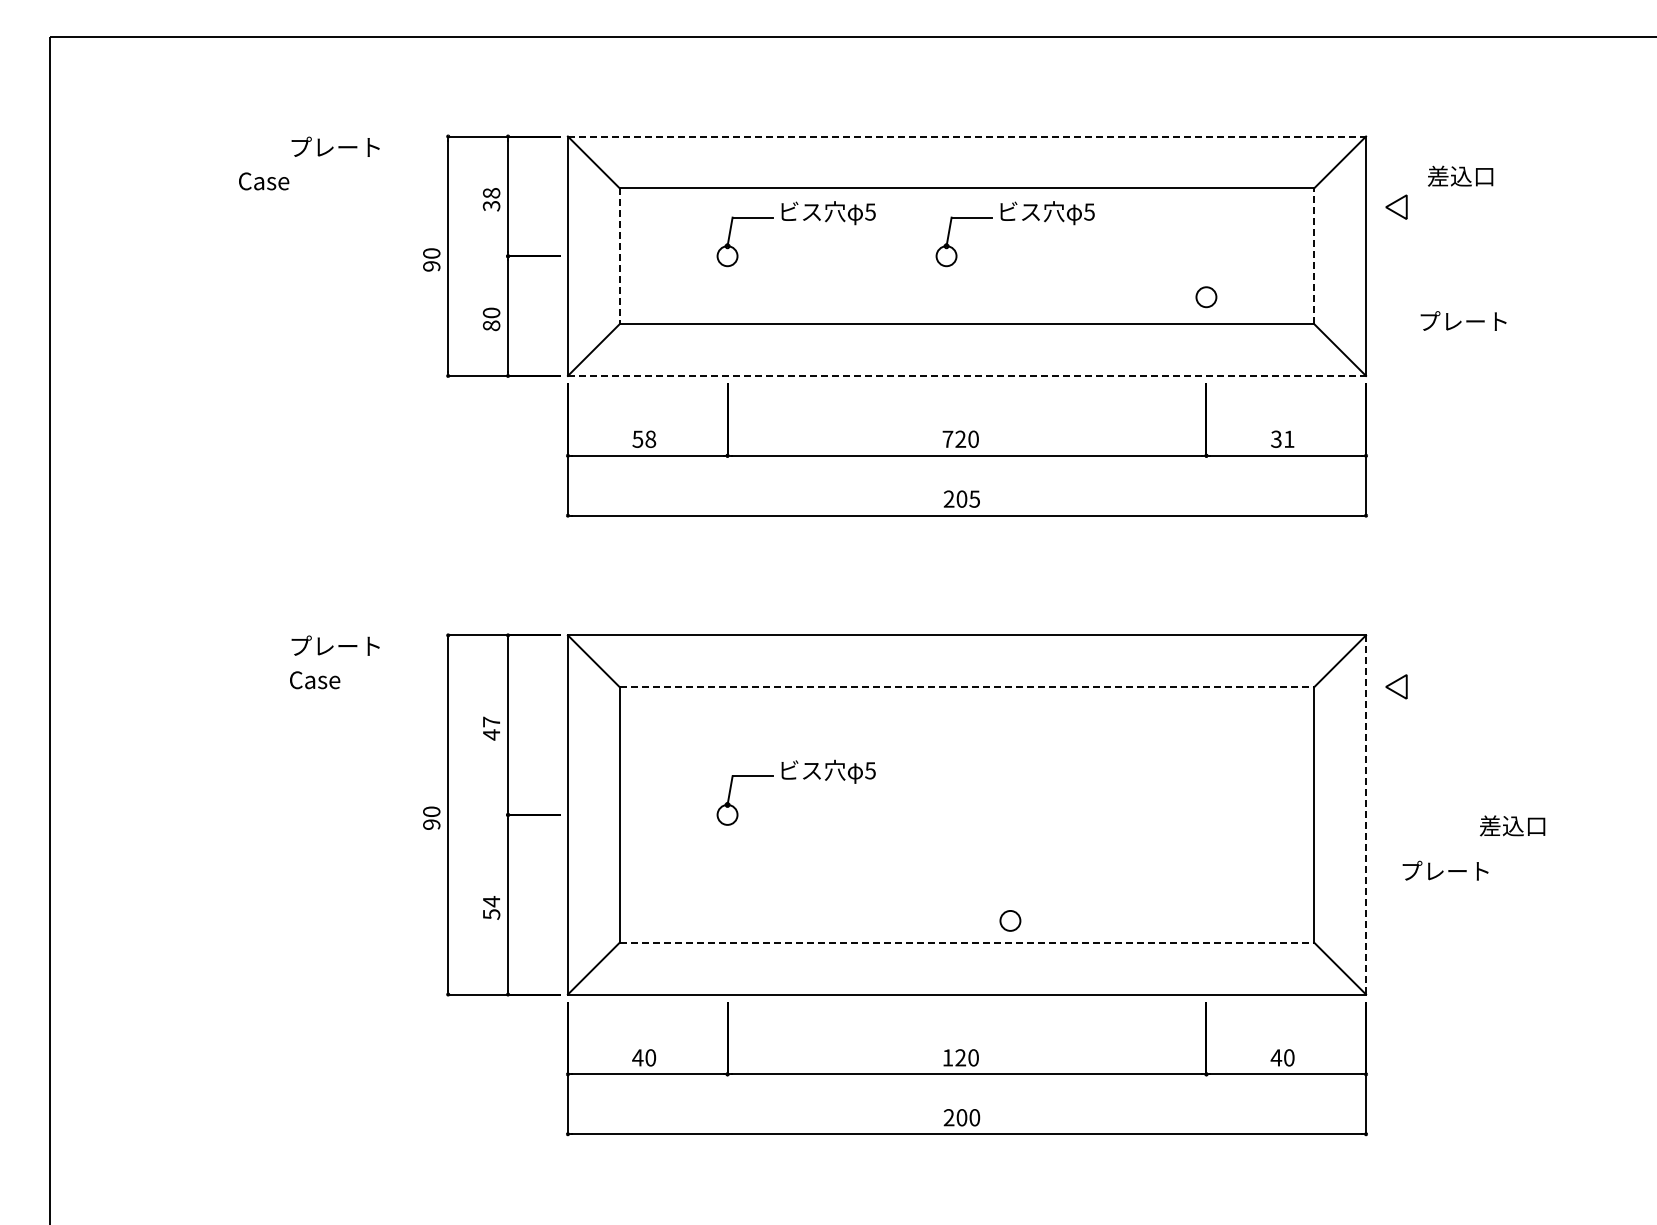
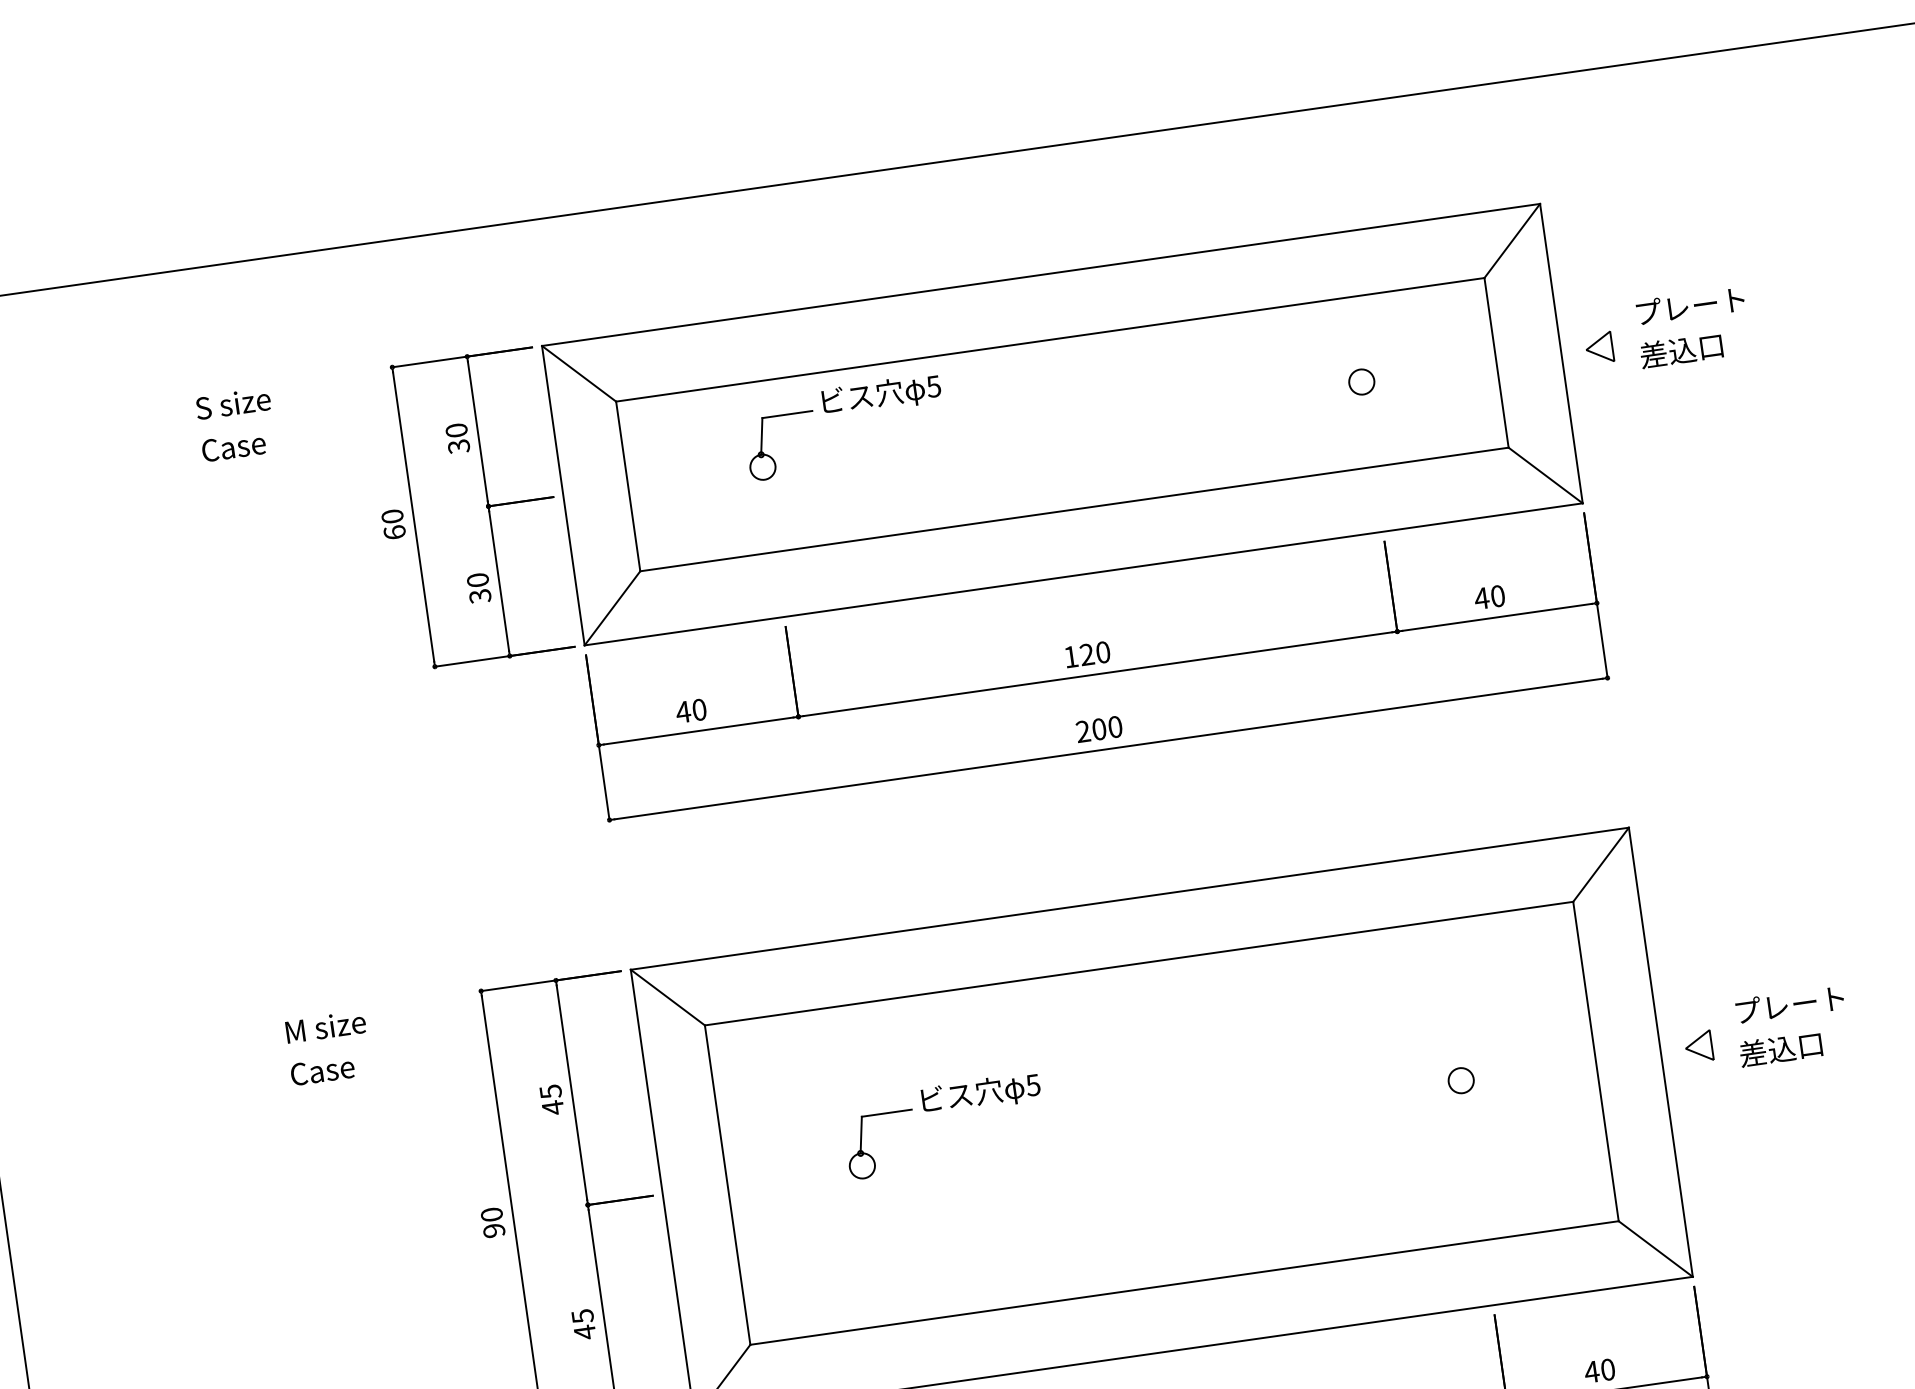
line: (967, 136) -> (1041, 274), dashed -> solid
text: (334, 146) -> (251, 400), プレート -> S size
text: (1460, 175) -> (1681, 349), moved
text: (264, 181) -> (234, 447), moved
text: (491, 193) -> (456, 430), 38 -> 30
part: (1396, 206) -> (1599, 347), moved
part: (1014, 220) -> (1115, 371), removed
line: (619, 256) -> (627, 486), dashed -> solid
line: (1314, 256) -> (1496, 363), dashed -> solid
text: (431, 266) -> (394, 532), 90 -> 60
circle: (1206, 297) -> (1361, 382), moved
text: (1463, 320) -> (1690, 305), moved
text: (491, 325) -> (480, 595), 80 -> 30
line: (967, 375) -> (1084, 573), dashed -> solid
text: (644, 438) -> (691, 709), 58 -> 40
text: (947, 438) -> (1070, 656), 720 -> 120
text: (1282, 438) -> (1489, 596), 31 -> 40
text: (974, 498) -> (1114, 726), 205 -> 200
text: (335, 645) -> (341, 1023), プレート -> M size
part: (1396, 686) -> (1698, 1046), moved
line: (967, 687) -> (1139, 963), dashed -> solid
text: (491, 721) -> (550, 1091), 47 -> 45
line: (1366, 814) -> (1661, 1051), dashed -> solid
text: (1512, 825) -> (1780, 1048), moved
text: (1445, 870) -> (1789, 1004), moved
text: (491, 908) -> (583, 1324), 54 -> 45
circle: (1010, 920) -> (1461, 1080), moved
line: (967, 942) -> (1185, 1282), dashed -> solid

